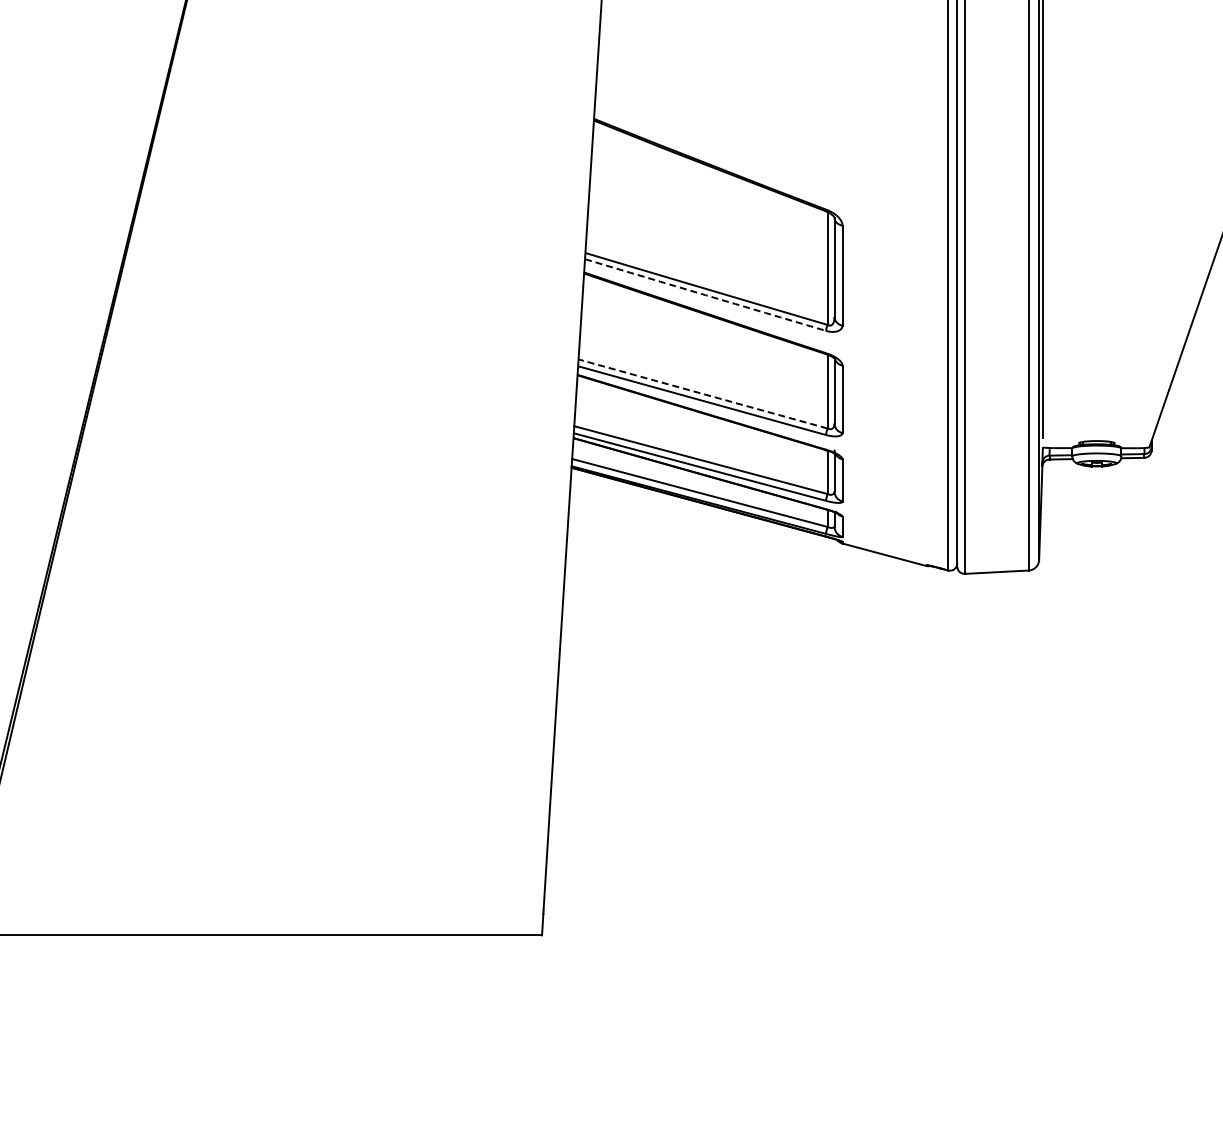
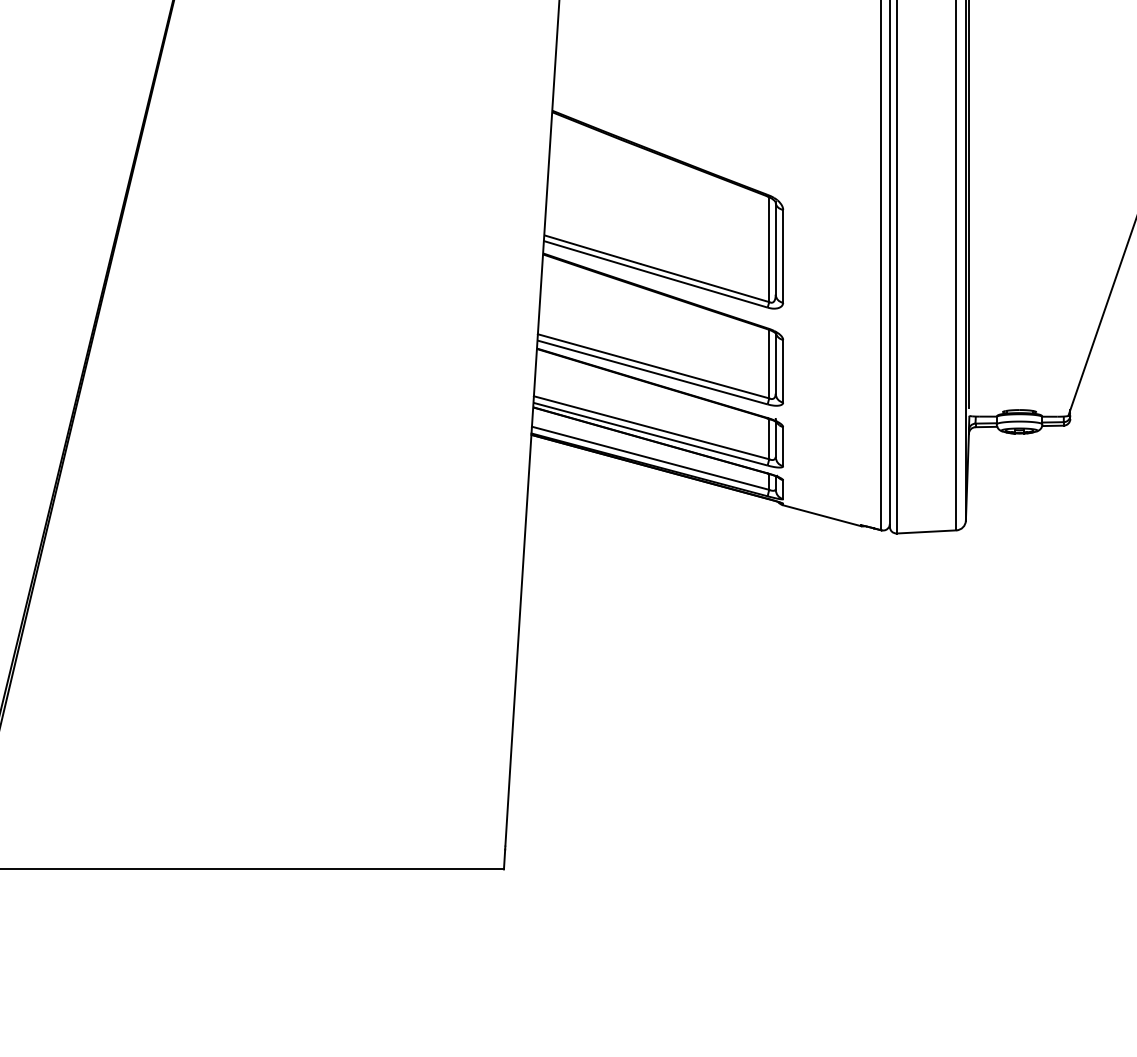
arc: (705, 295) -> (655, 274), dashed -> solid
line: (702, 393) -> (653, 365), dashed -> solid

